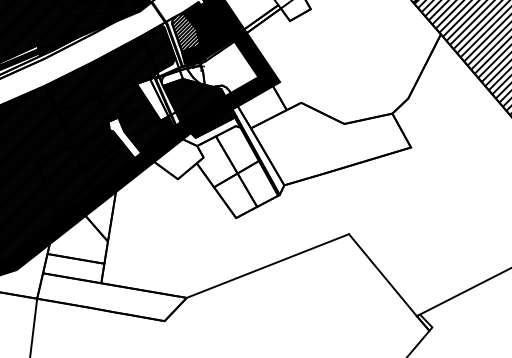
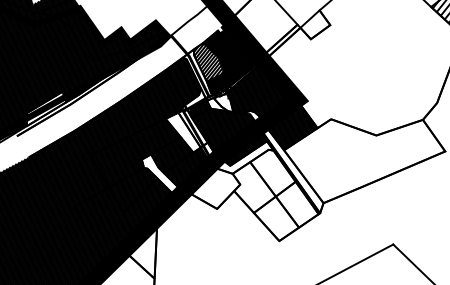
hatch: (171, 77) -> (199, 108), added
hatch: (242, 81) -> (270, 104), added

